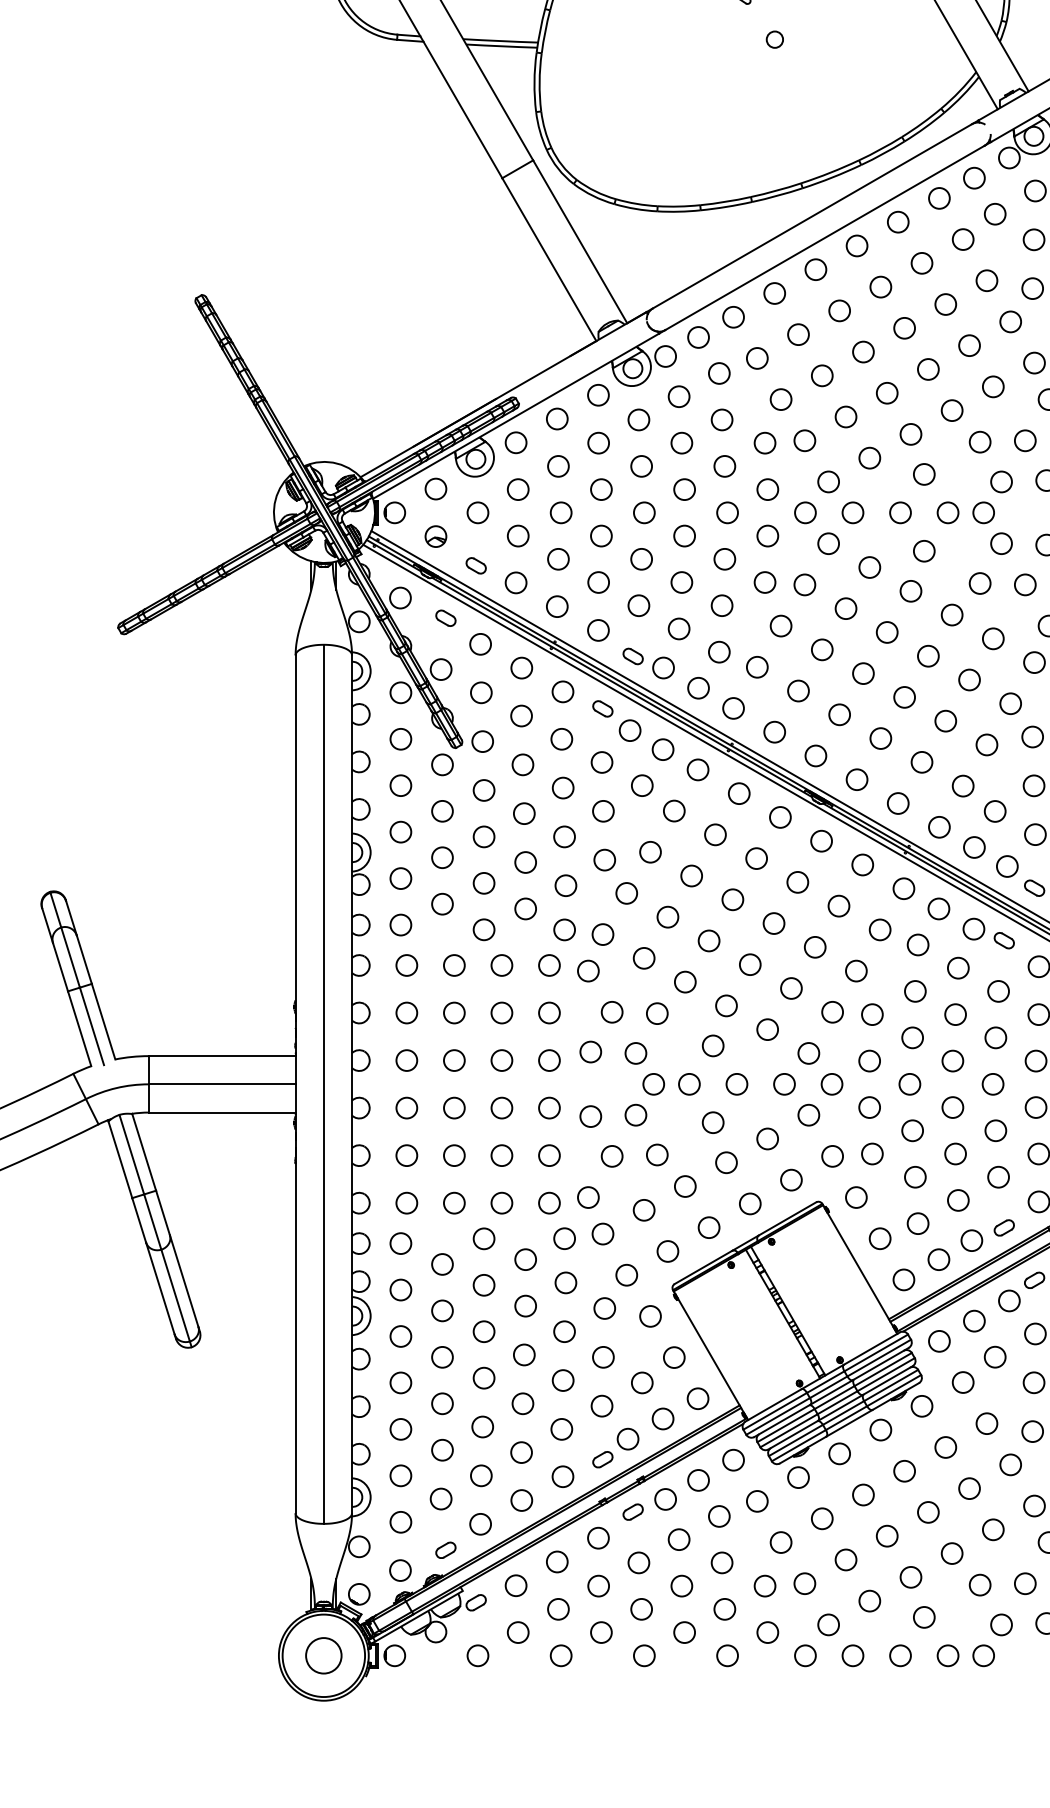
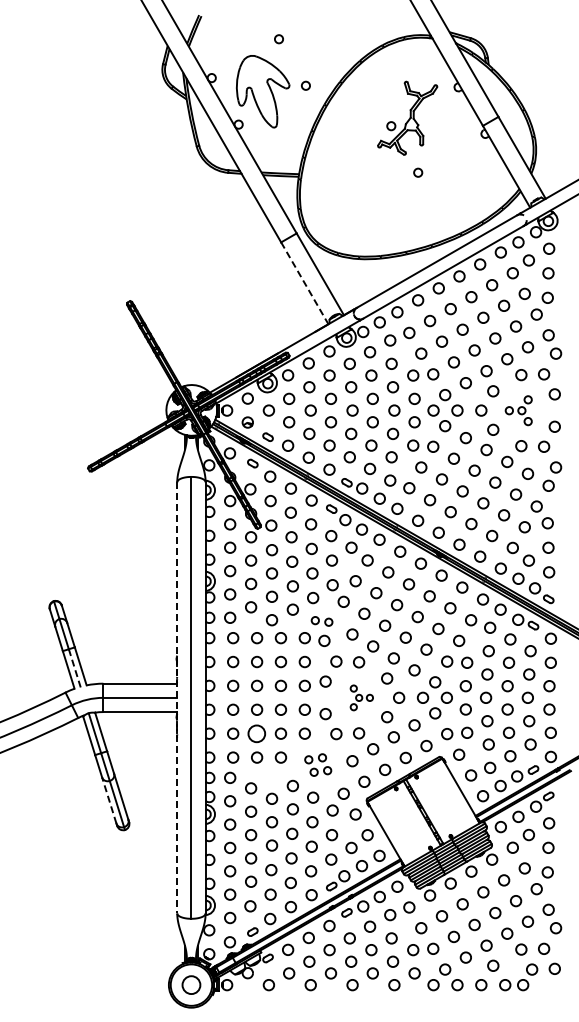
line: (550, 259) -> (305, 283), solid -> dashed
part: (974, 512) -> (518, 410), size x0.7
part: (582, 932) -> (321, 621), size x0.7
line: (93, 1027) -> (75, 669), solid -> dashed
line: (296, 1083) -> (177, 697), solid -> dashed
part: (662, 1083) -> (361, 697), size x0.6
circle: (455, 1155) -> (257, 733), size x1.6
part: (574, 1216) -> (317, 764), size x0.7
circle: (483, 1238) -> (271, 775), removed
line: (160, 1288) -> (109, 800), solid -> dashed

